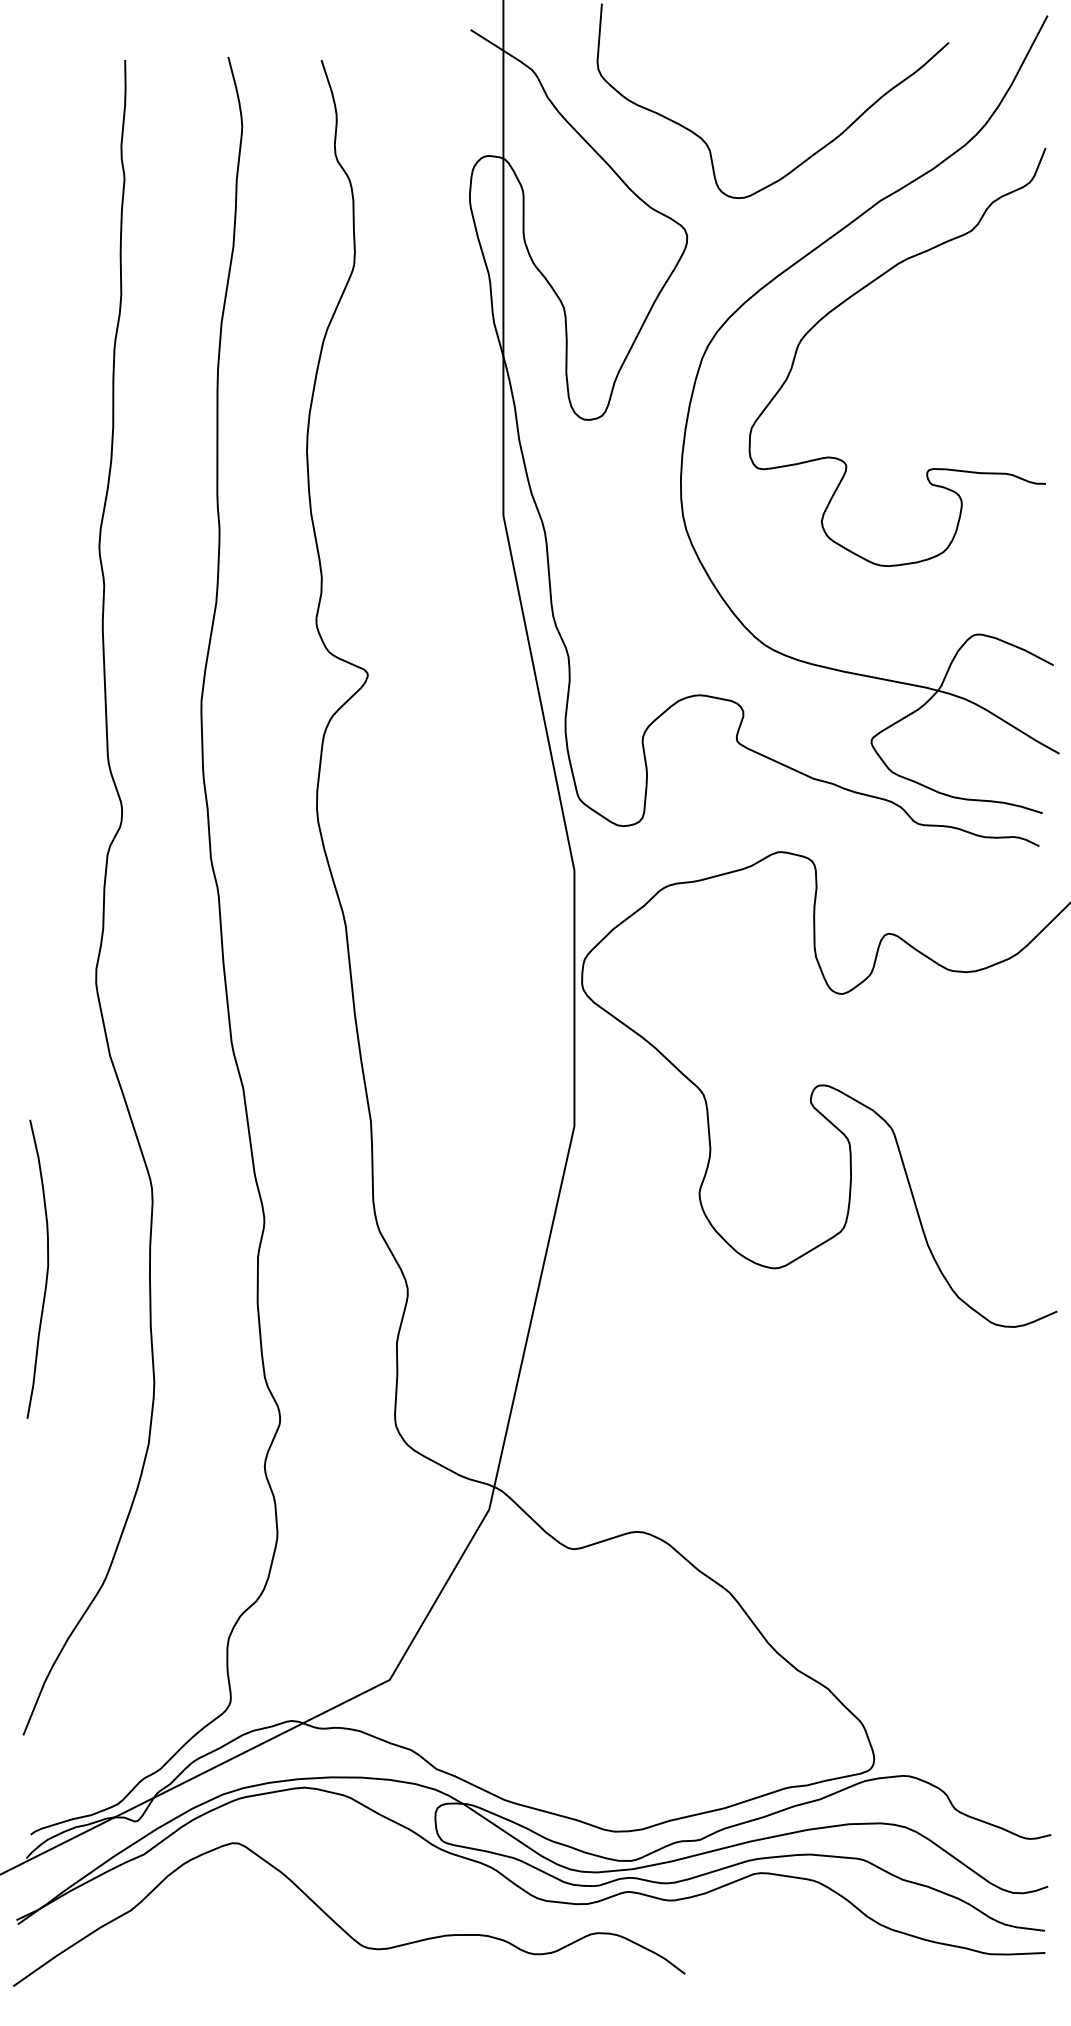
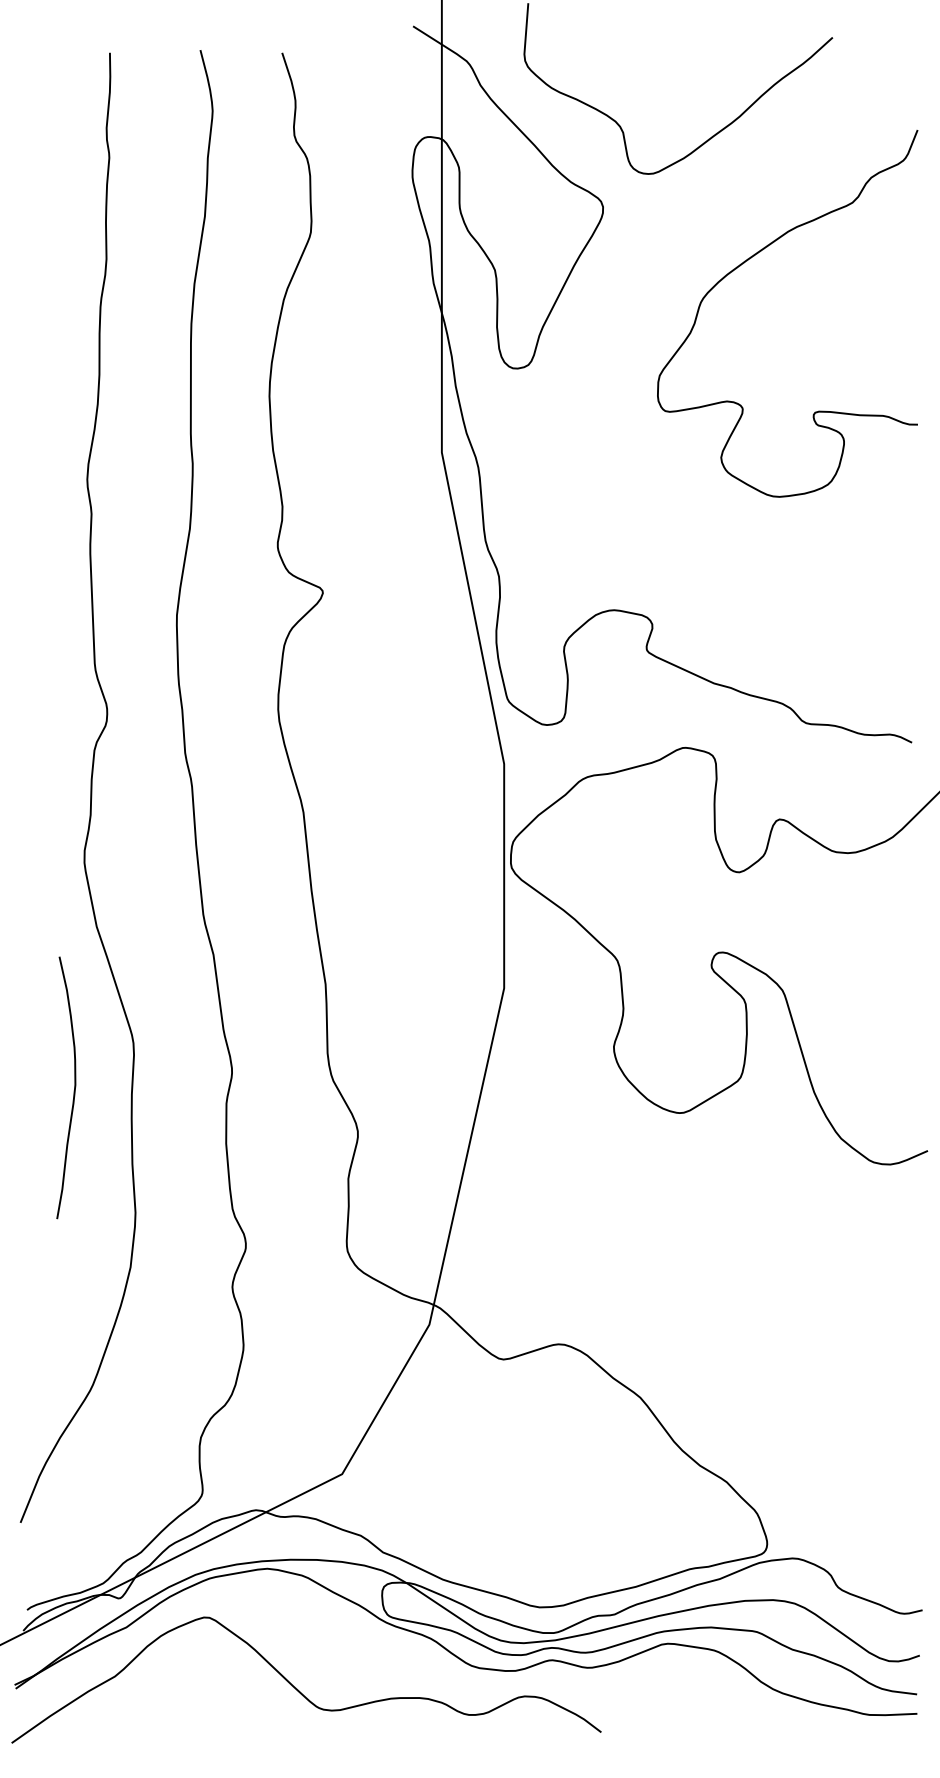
part: (763, 288) -> (670, 253), removed
curve: (46, 1272) -> (73, 1090), moved

